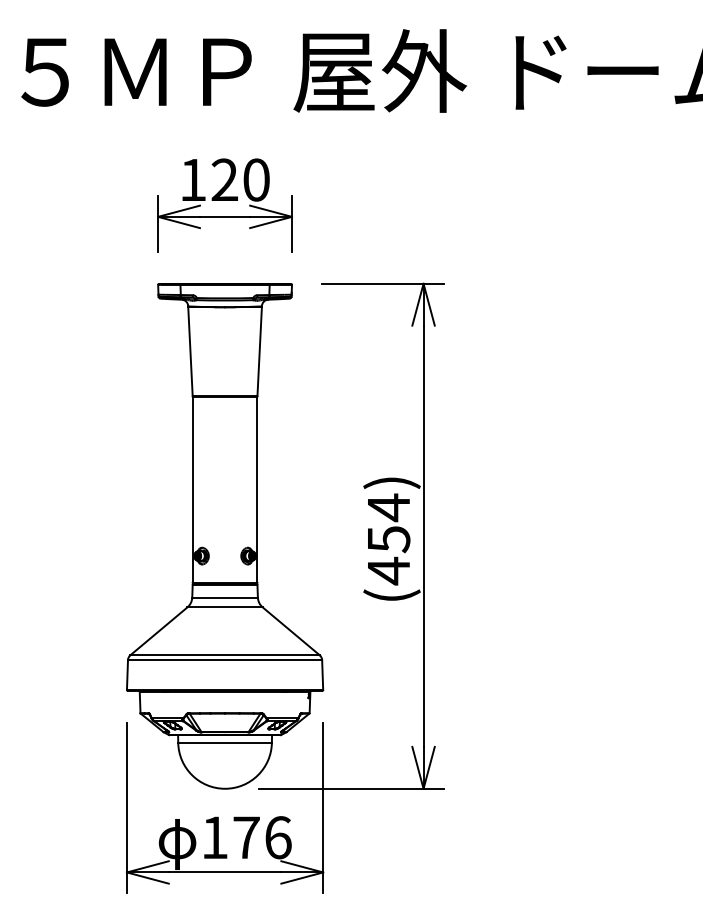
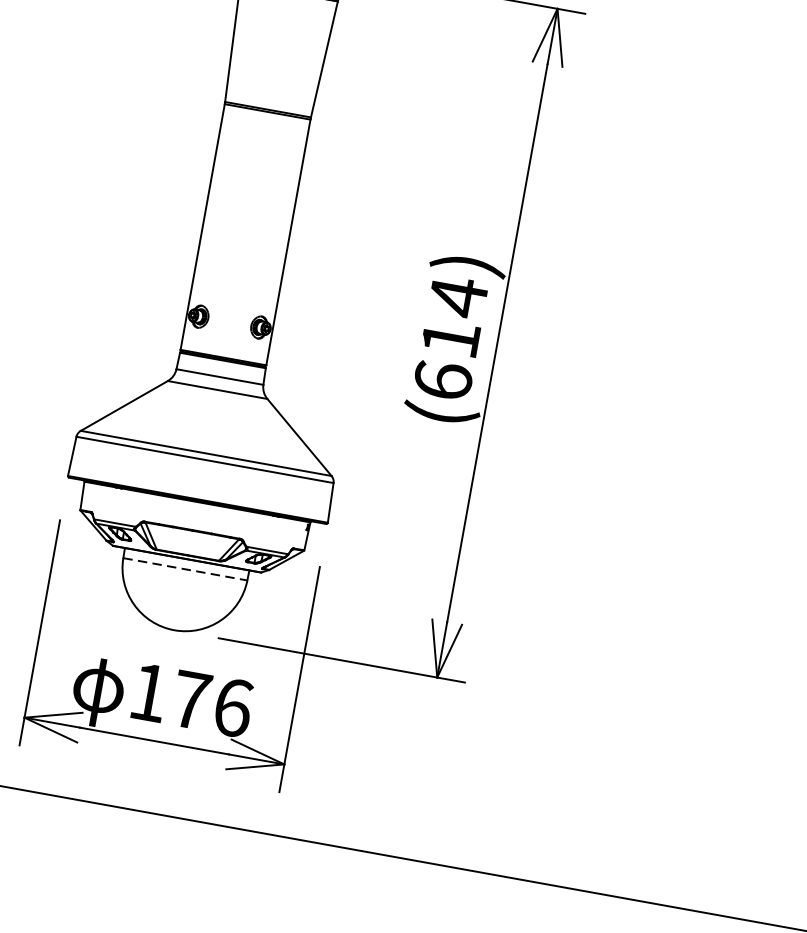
text: (388, 555) -> (446, 360), (454) -> (614)
line: (225, 742) -> (185, 569), solid -> dashed

